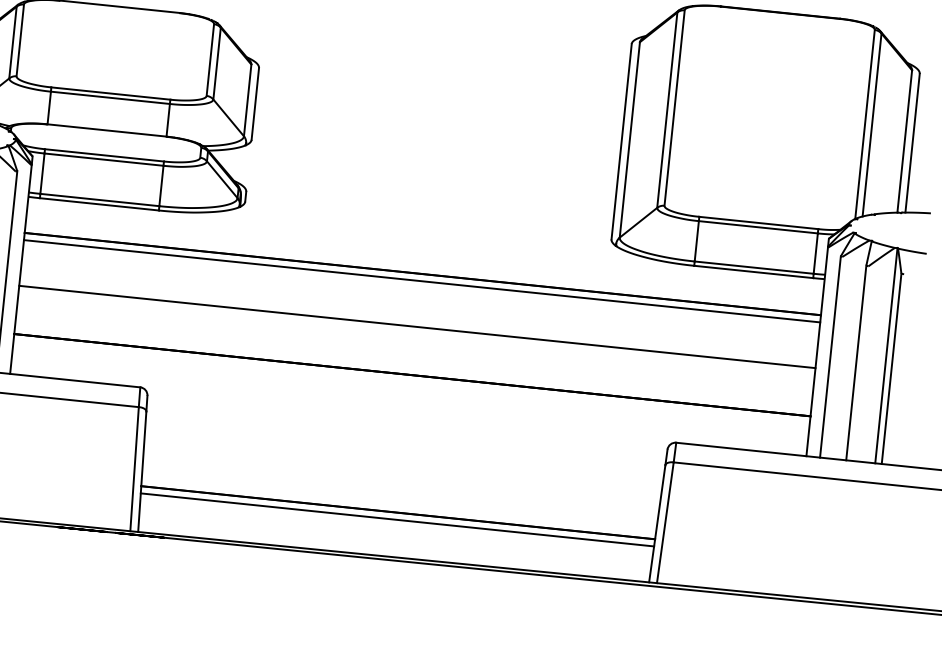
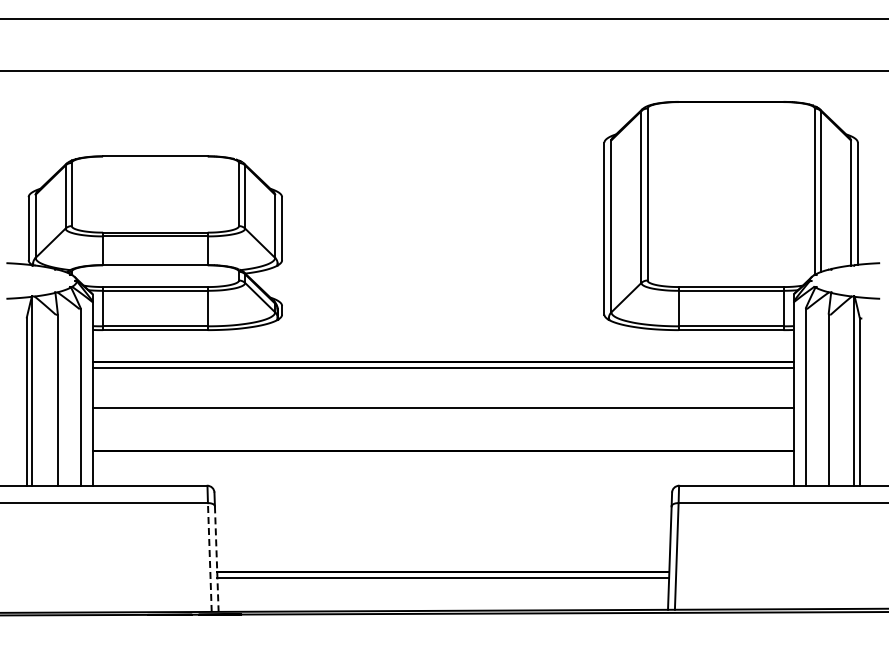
line: (134, 469) -> (209, 557), solid -> dashed
line: (141, 472) -> (216, 559), solid -> dashed

